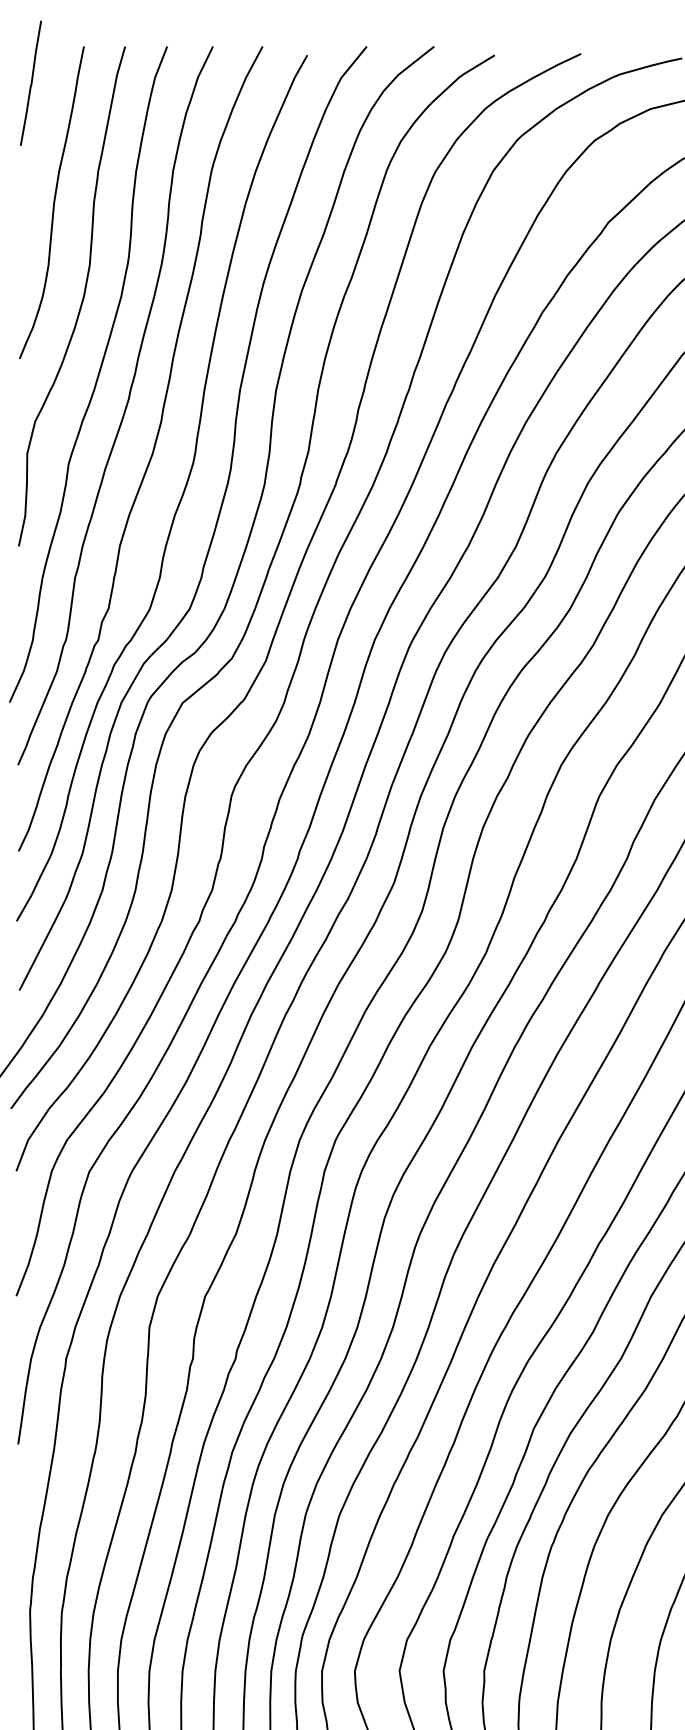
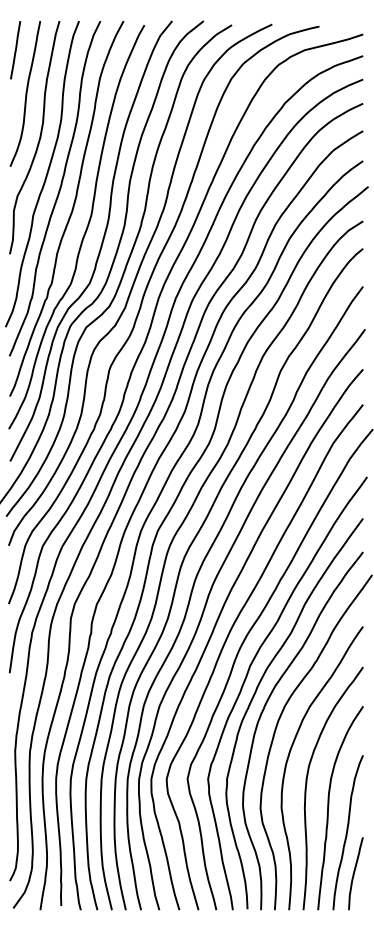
line: (30, 83) -> (15, 50), moved

